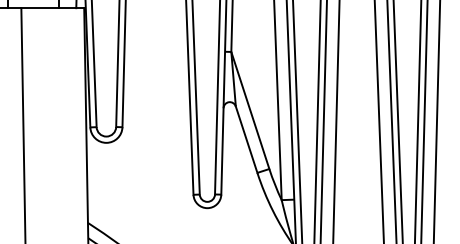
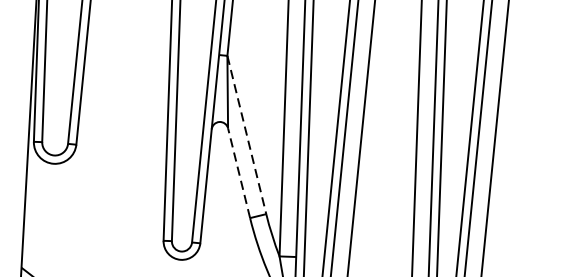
line: (250, 110) -> (247, 135), solid -> dashed
line: (246, 139) -> (238, 172), solid -> dashed

